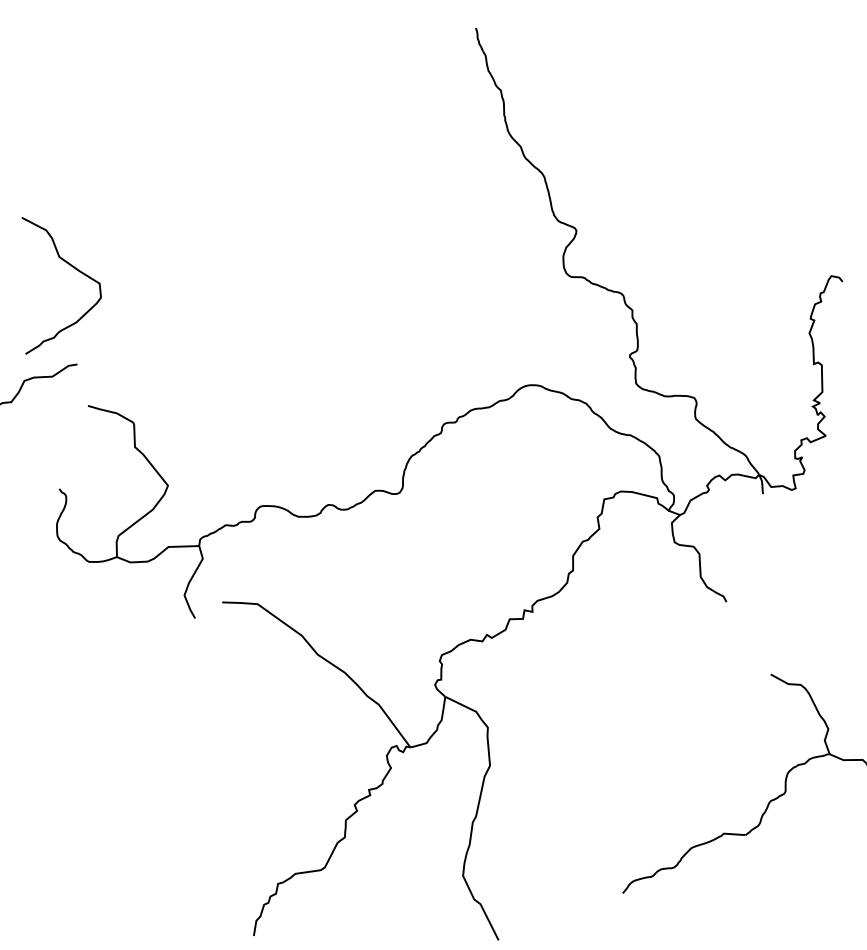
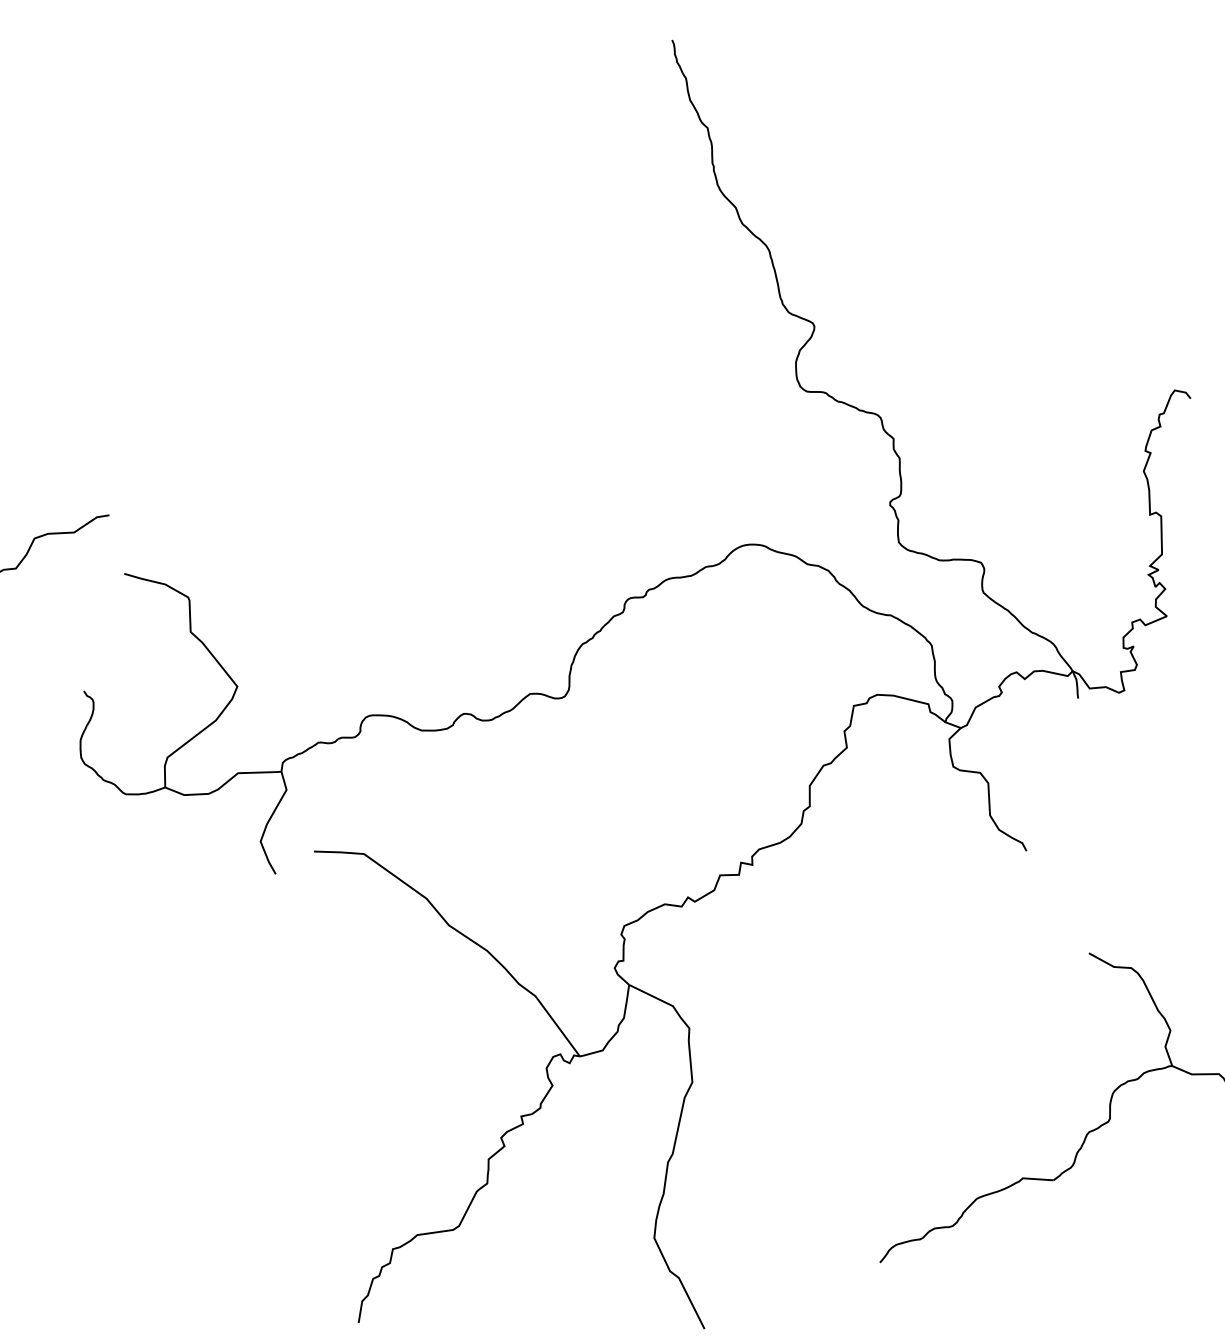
curve: (73, 268) -> (104, 379), removed

